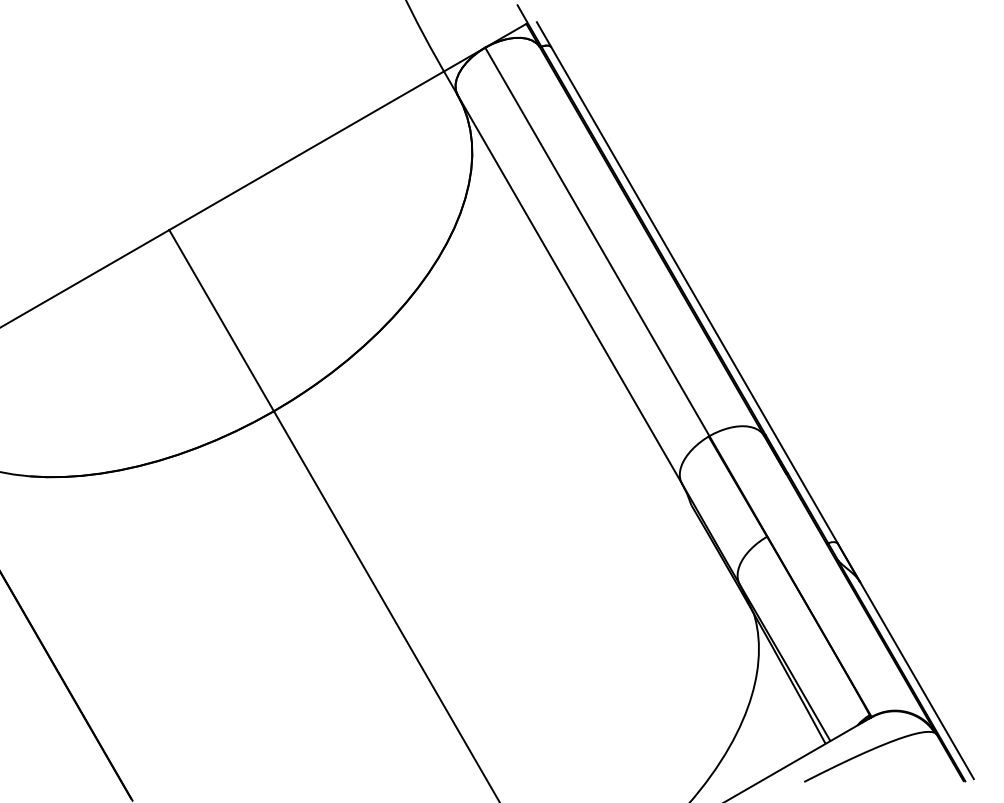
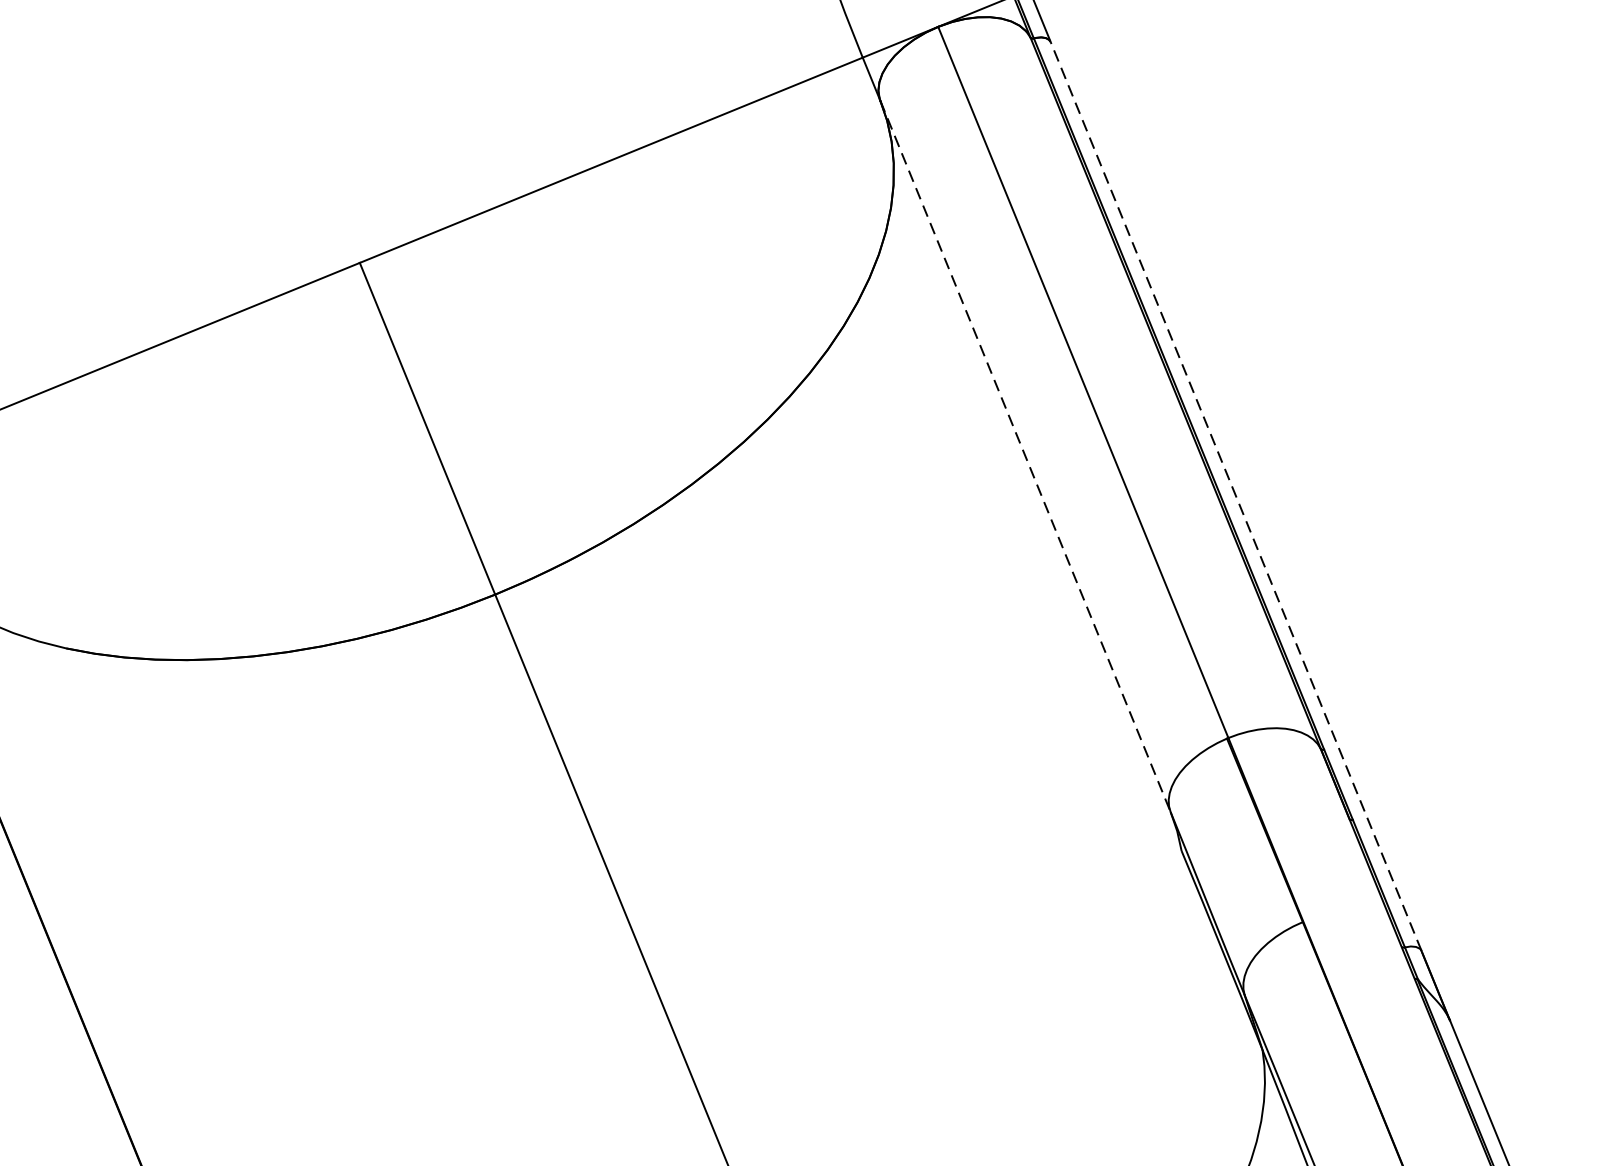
line: (570, 289) -> (1026, 456), solid -> dashed
line: (694, 295) -> (1235, 495), solid -> dashed

